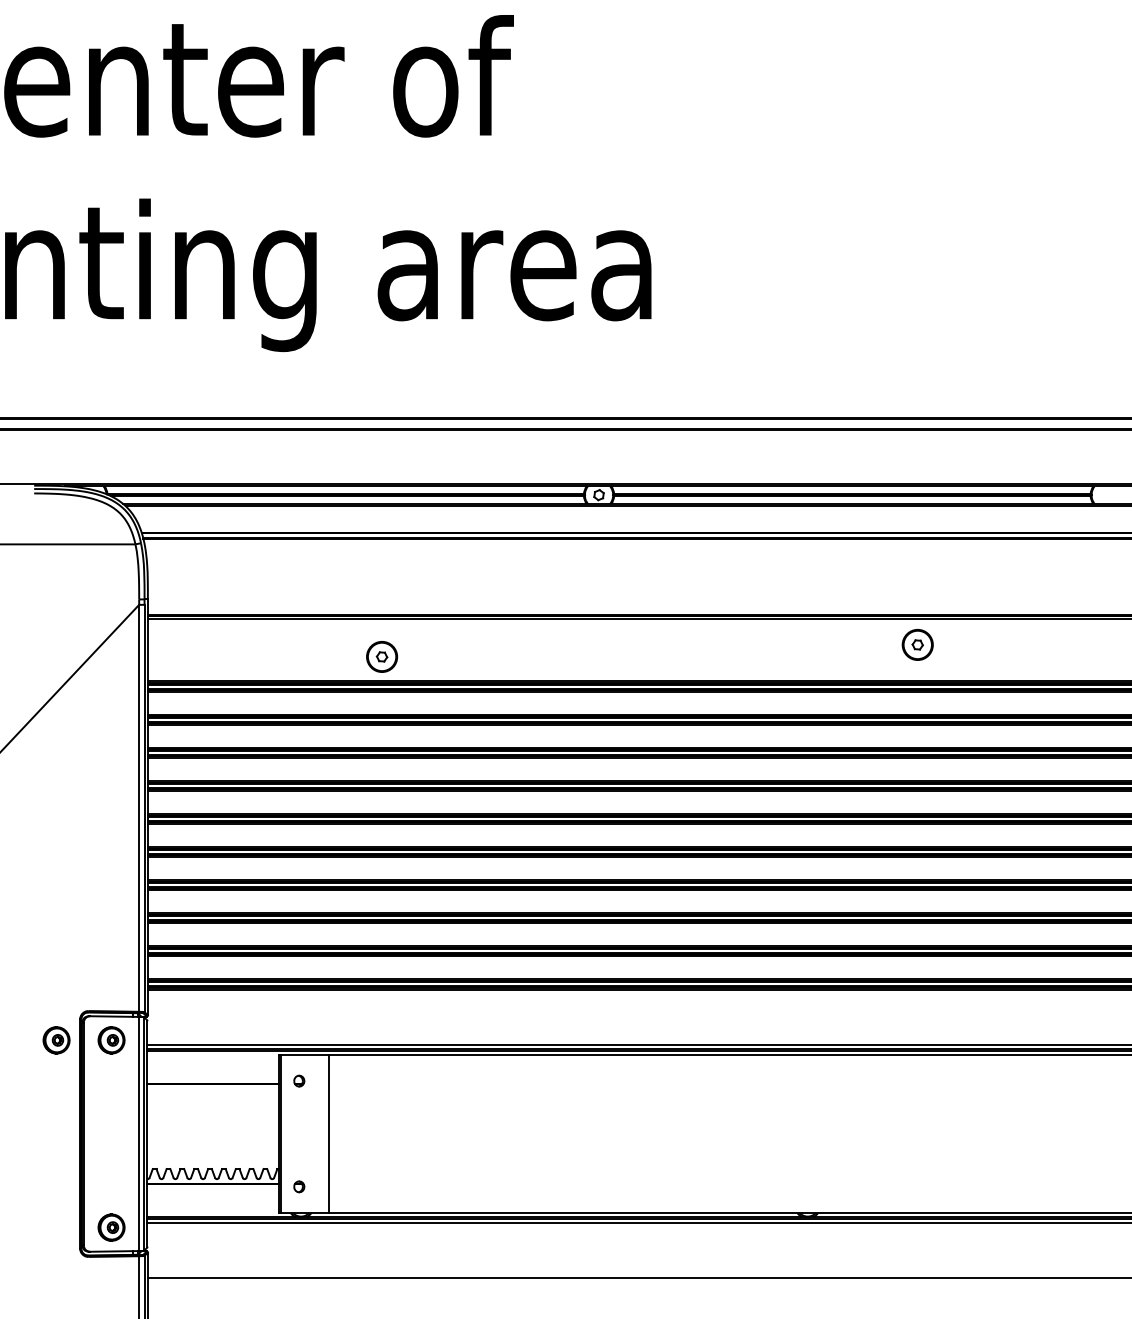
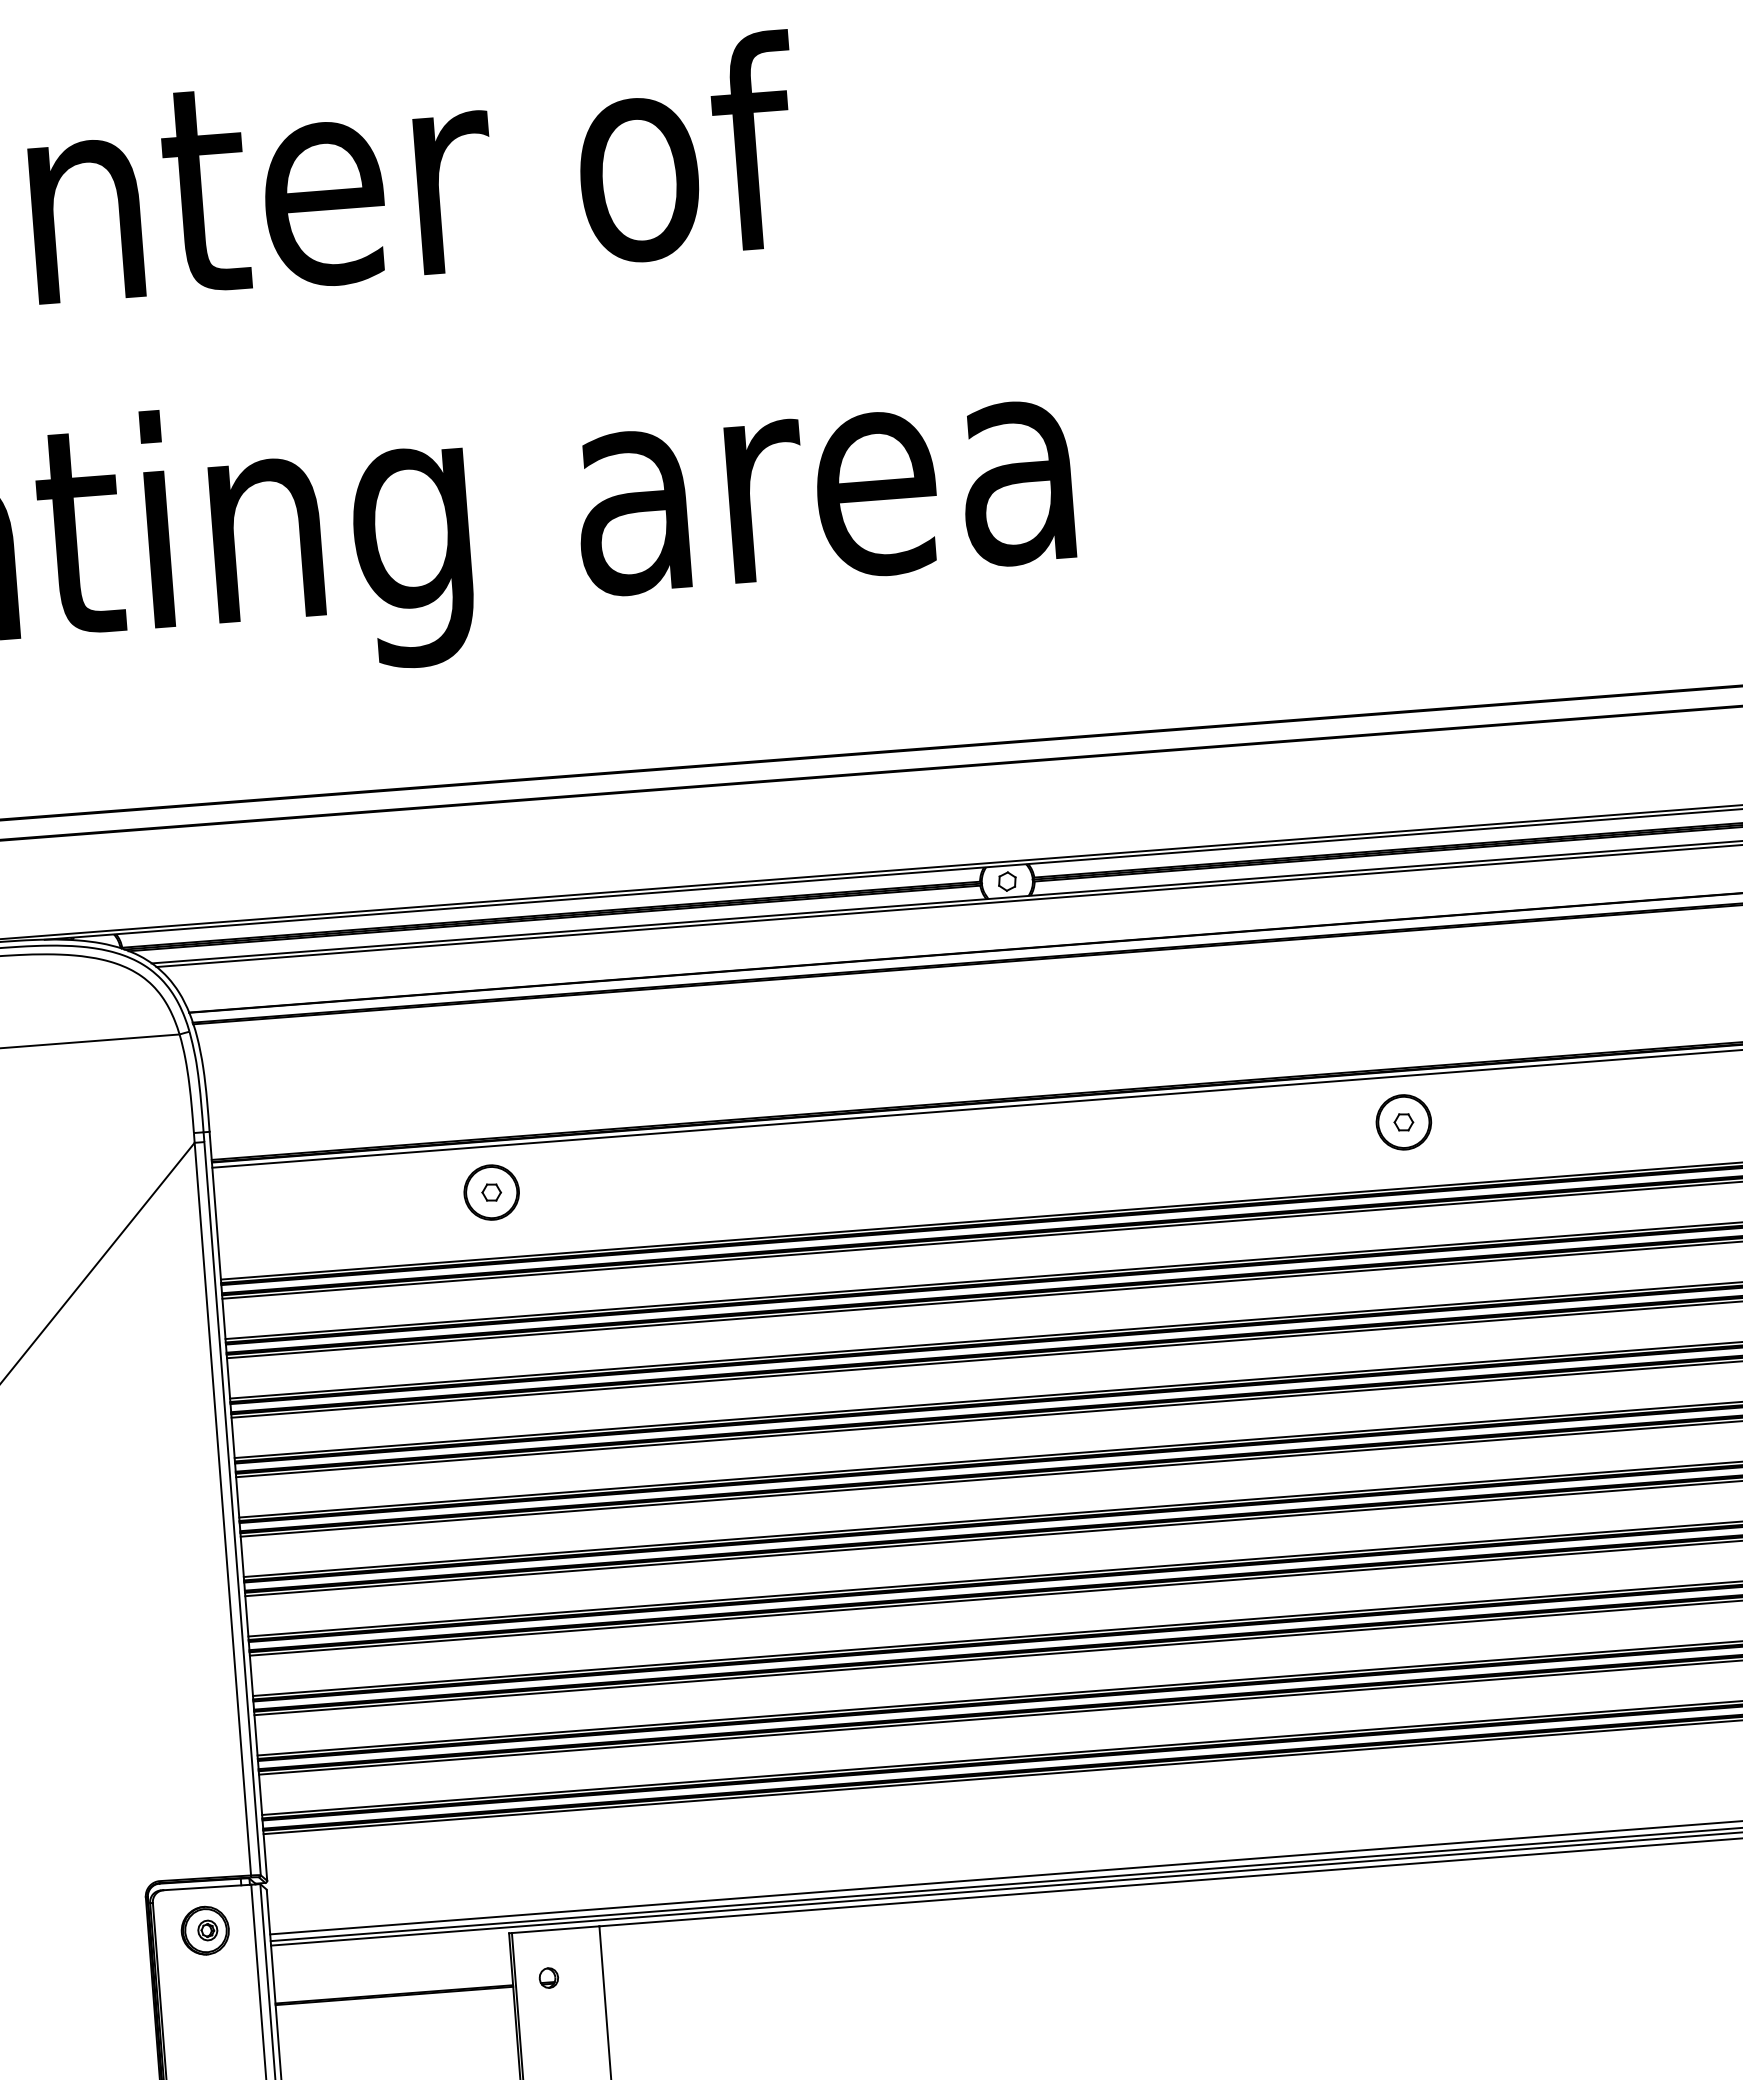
part: (917, 644) -> (1403, 1121), moved
part: (382, 656) -> (492, 1191), moved
part: (56, 1040) -> (106, 1938), removed

